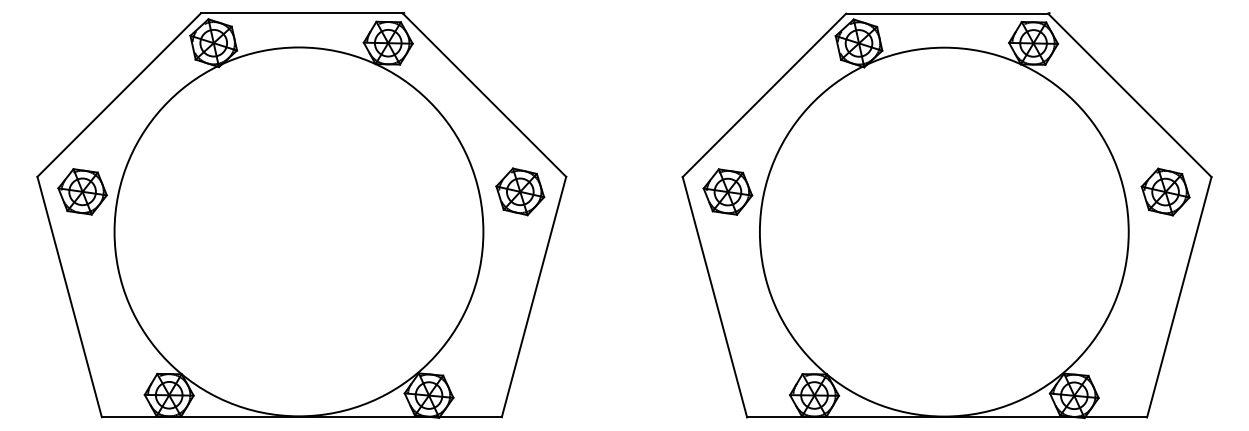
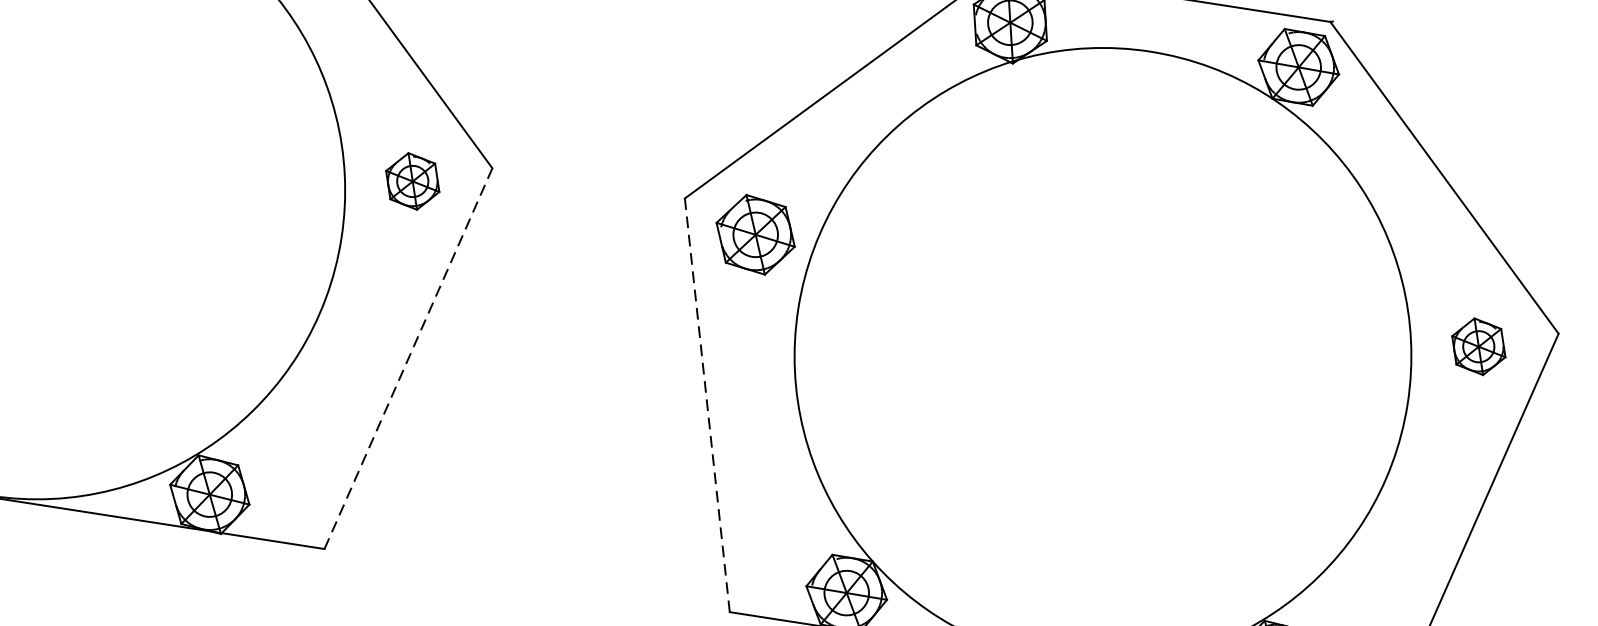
part: (520, 191) -> (413, 180), size x0.7
part: (1165, 191) -> (1478, 345), size x0.7
line: (534, 296) -> (409, 357), solid -> dashed
line: (714, 296) -> (706, 403), solid -> dashed

